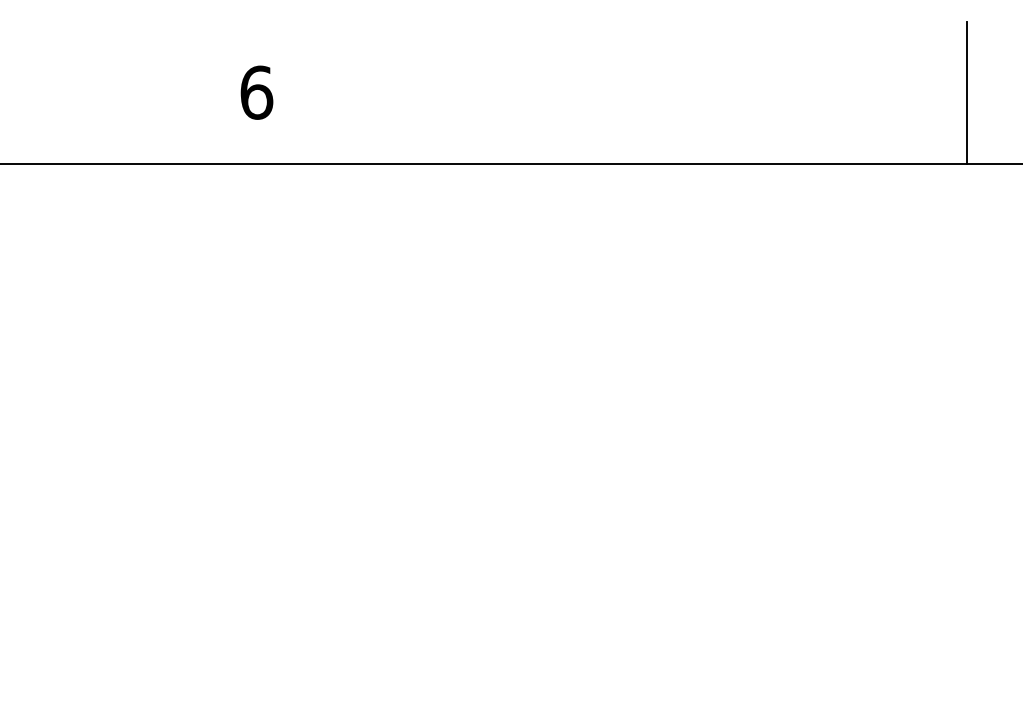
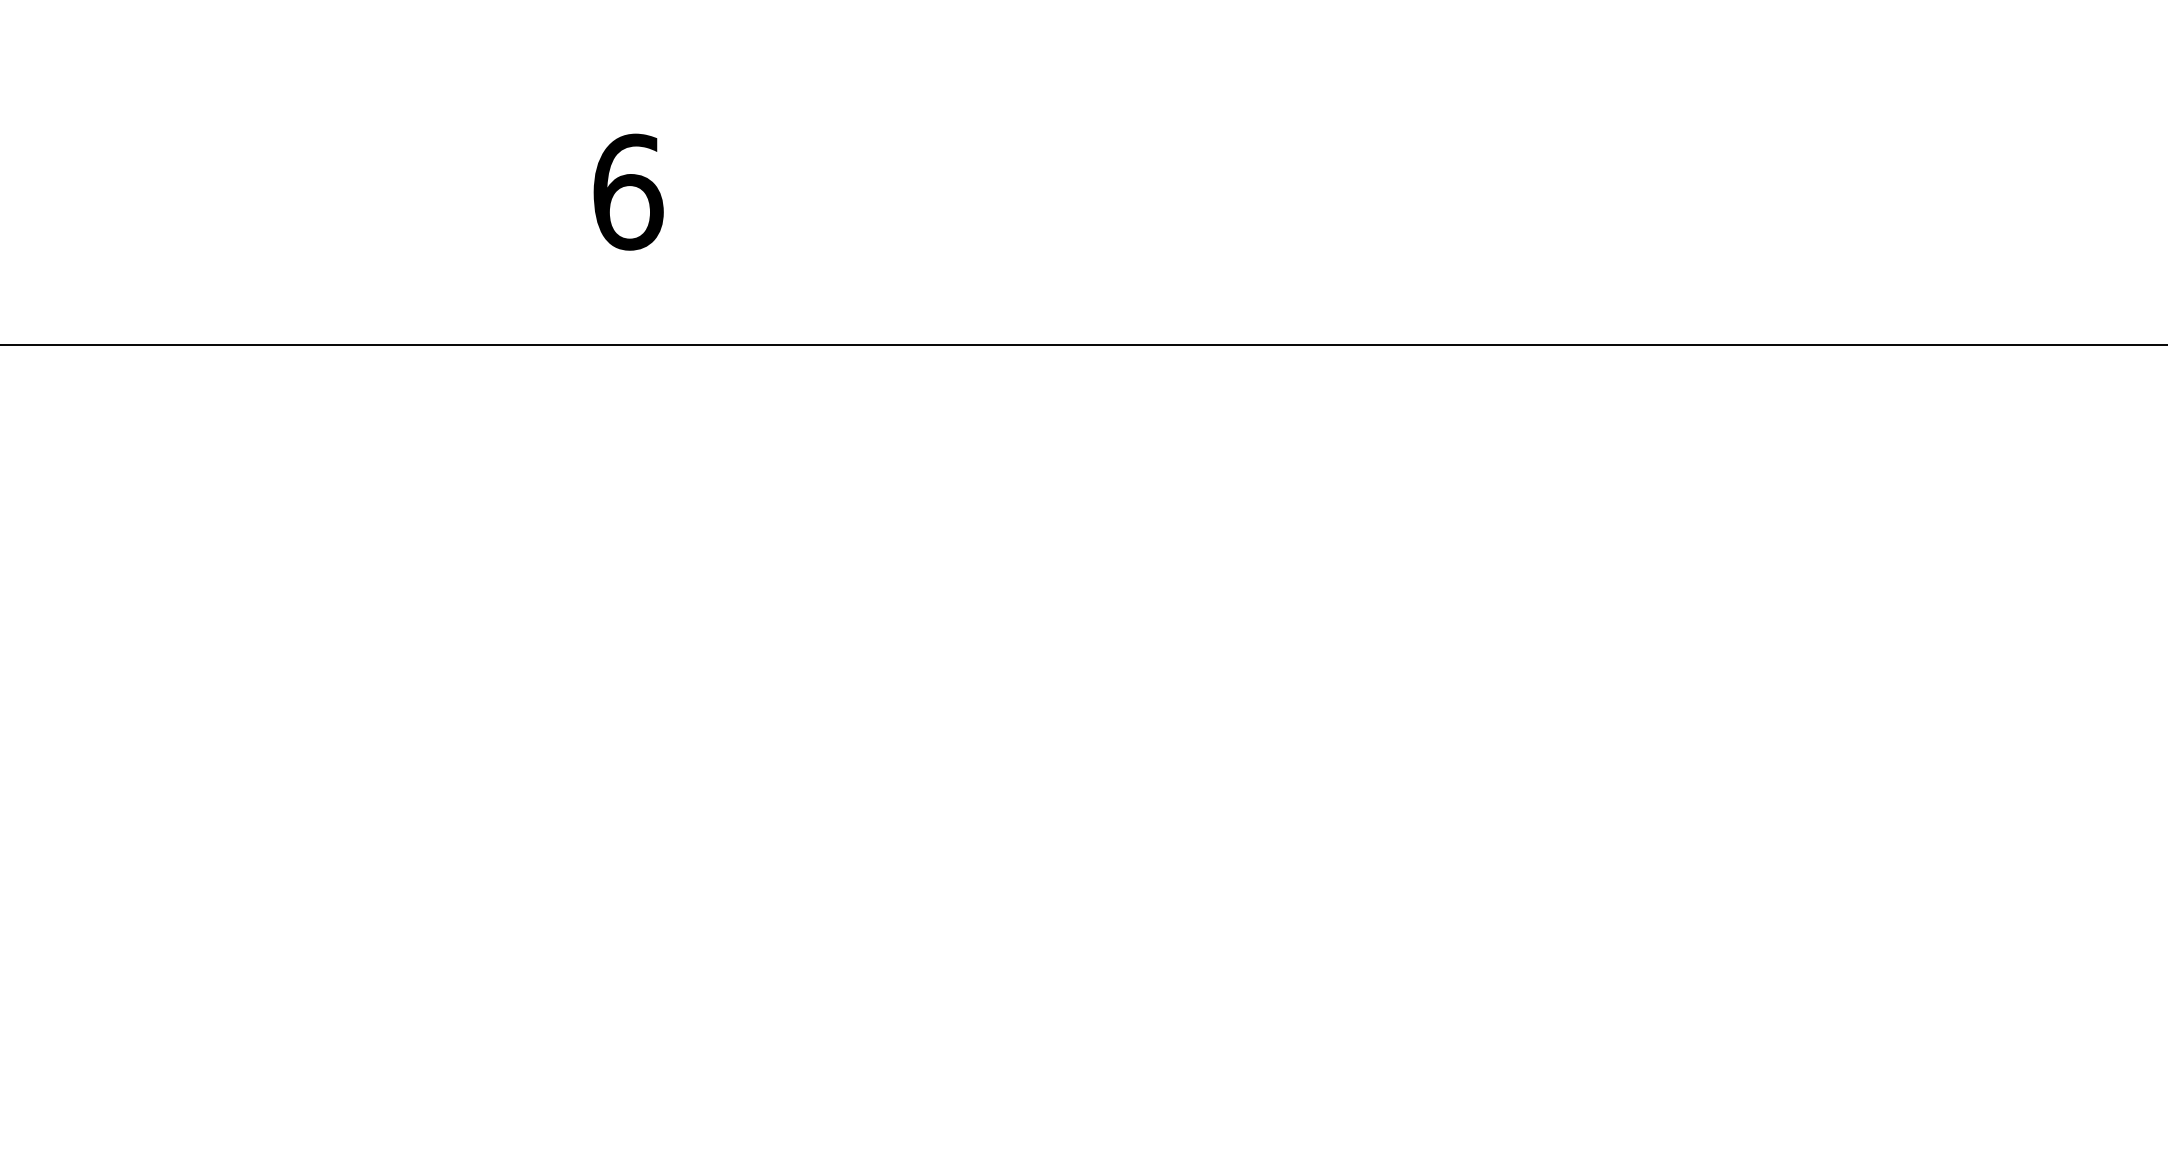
line: (967, 92) -> (2158, 191), removed

